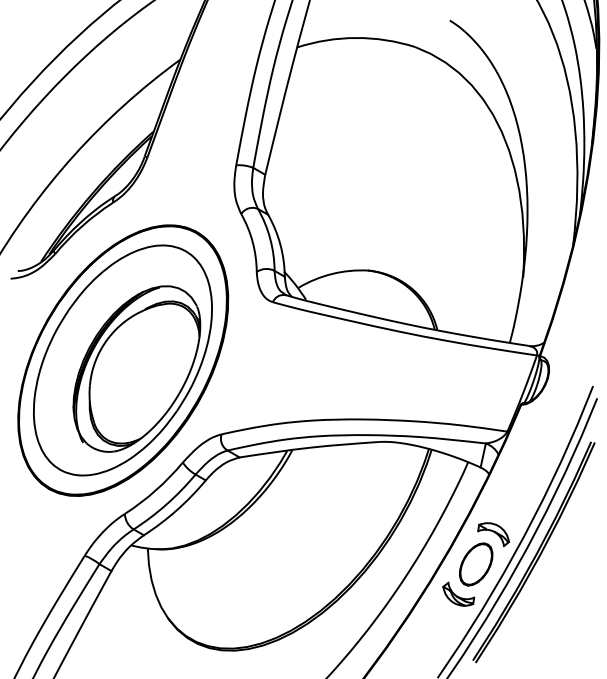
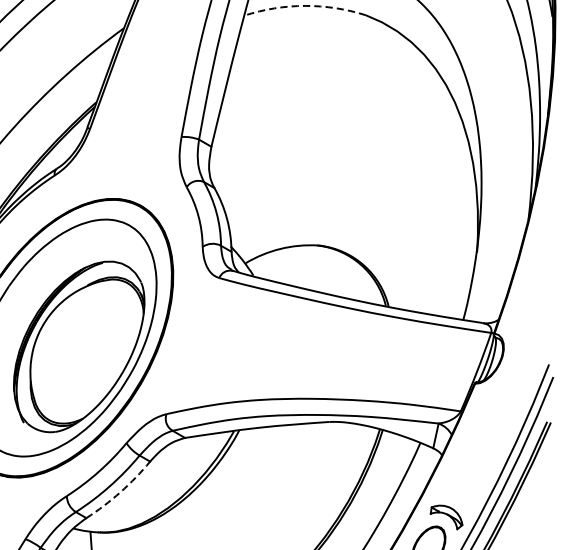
arc: (356, 38) -> (305, 6), solid -> dashed
arc: (176, 510) -> (120, 492), solid -> dashed

